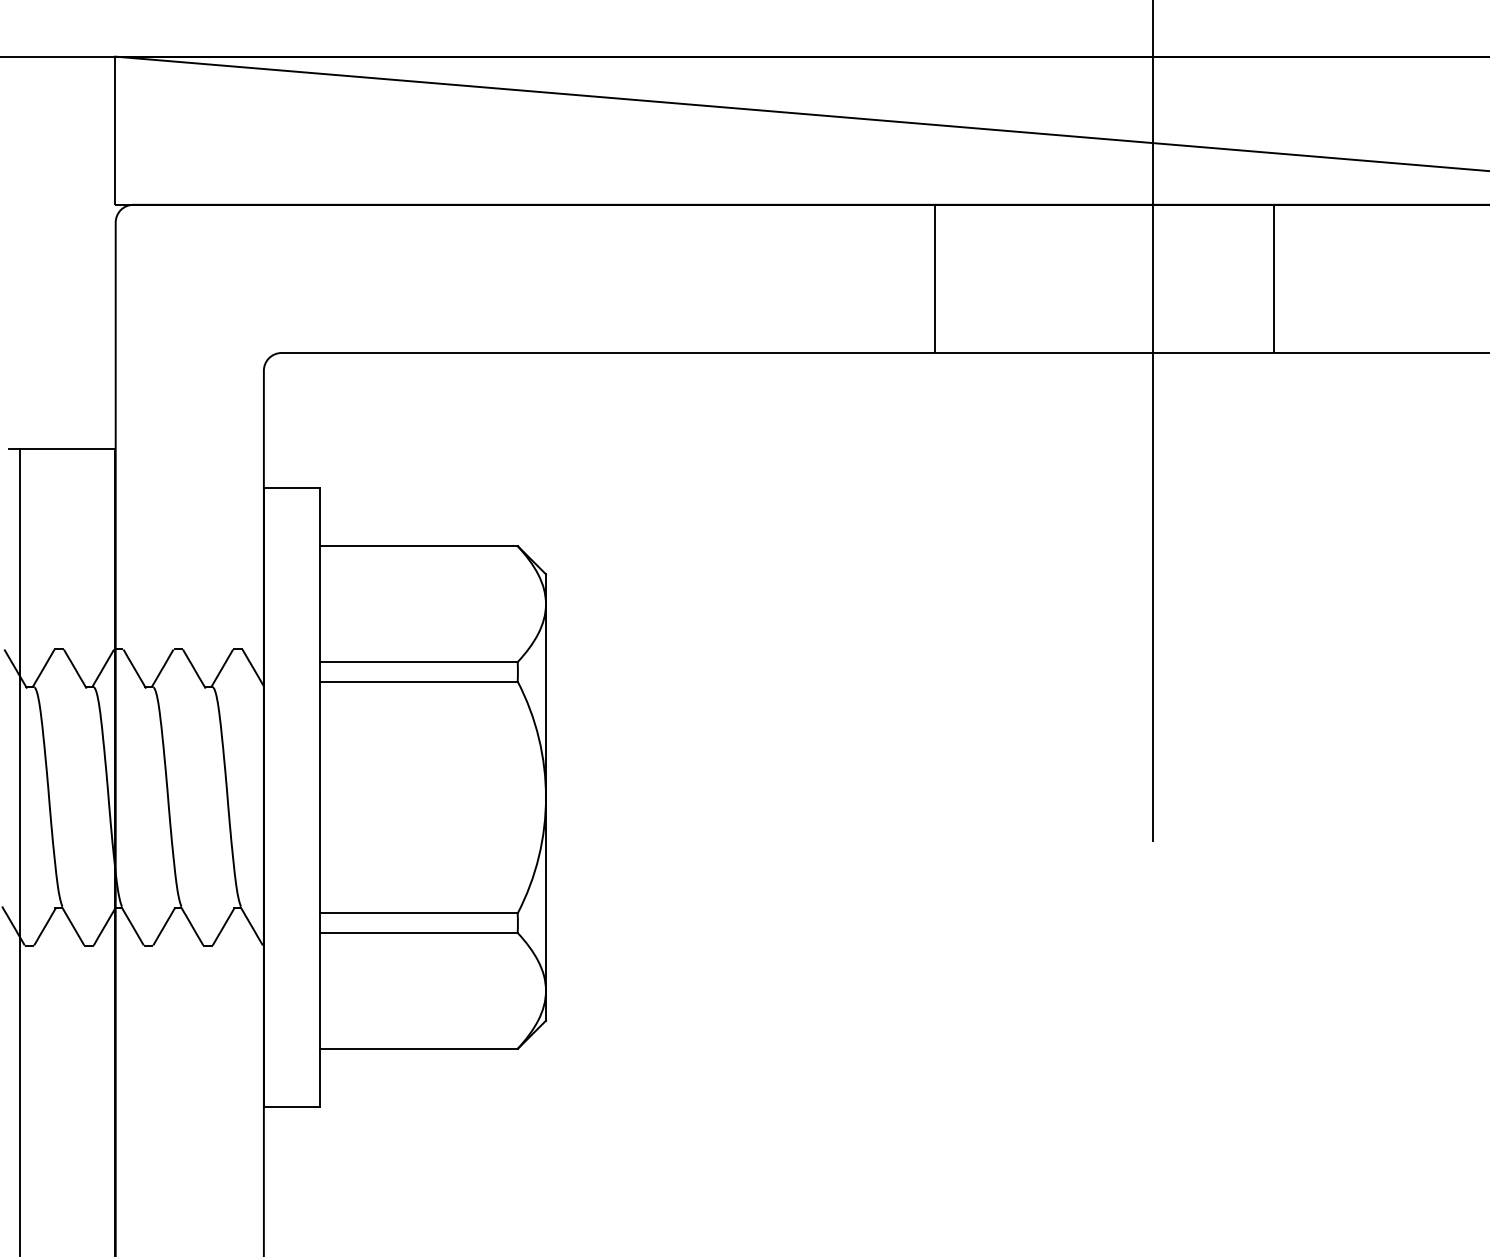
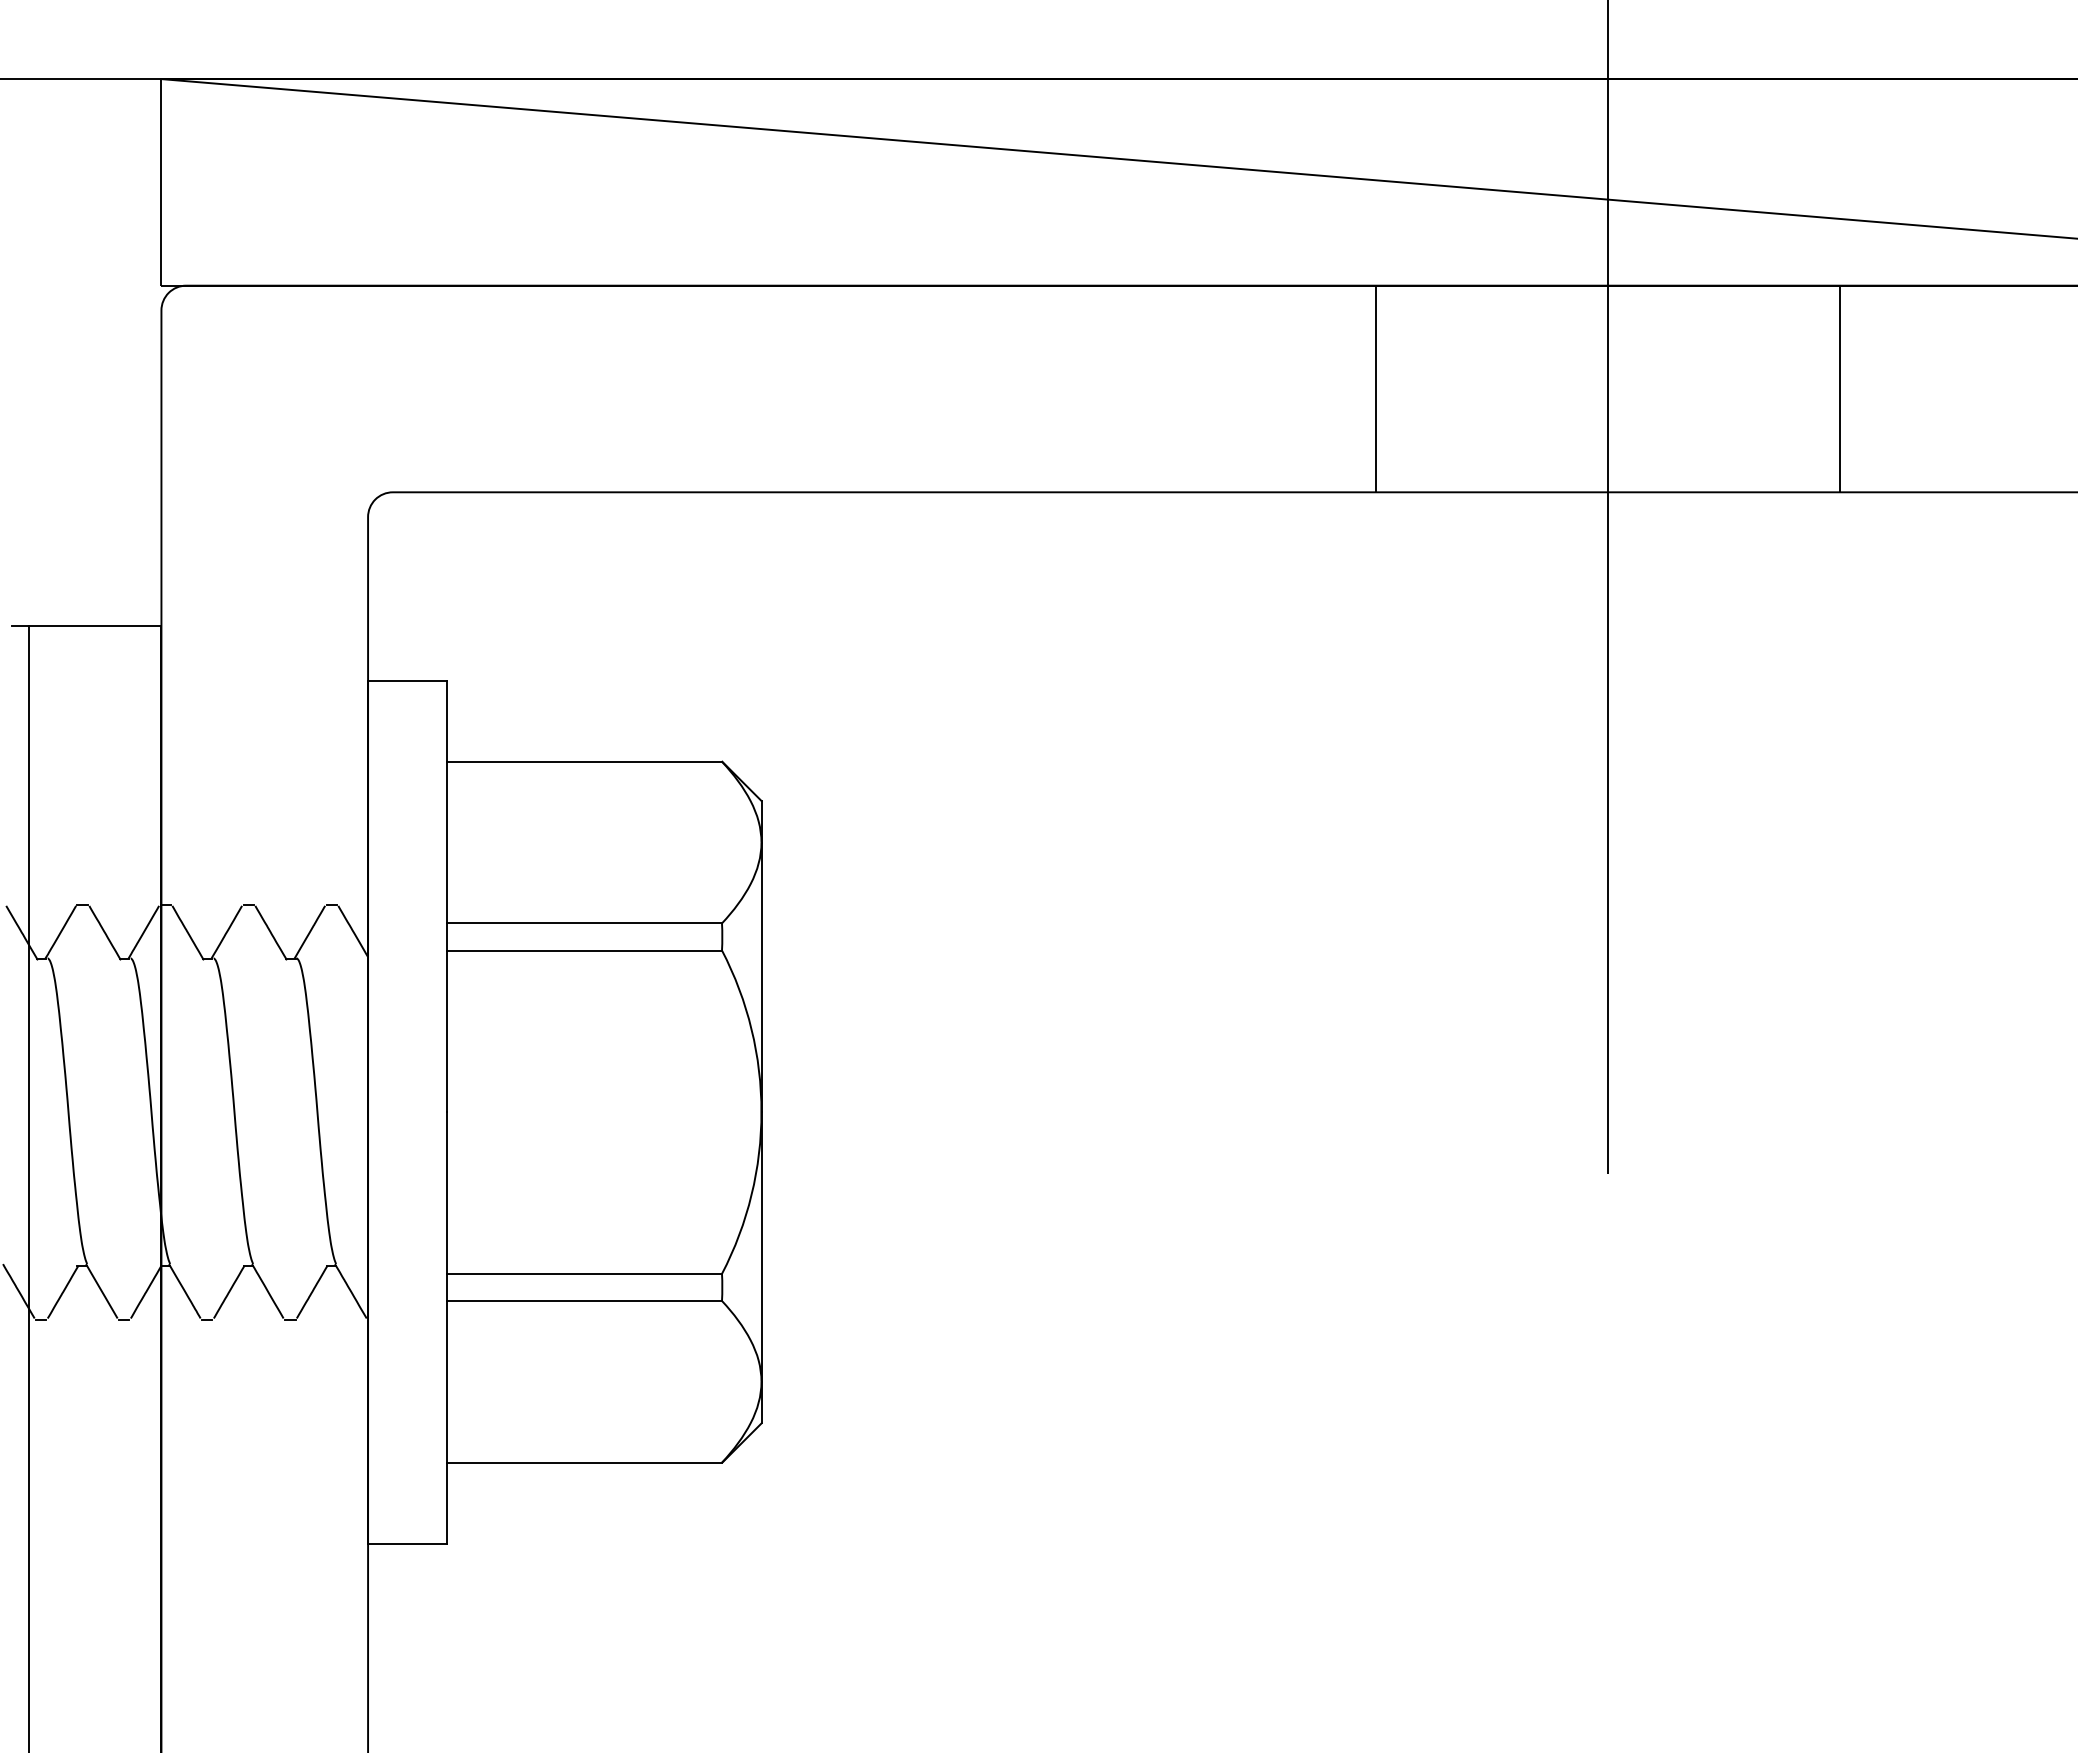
line: (935, 278) -> (1375, 388), moved
line: (1273, 278) -> (1840, 388), moved

